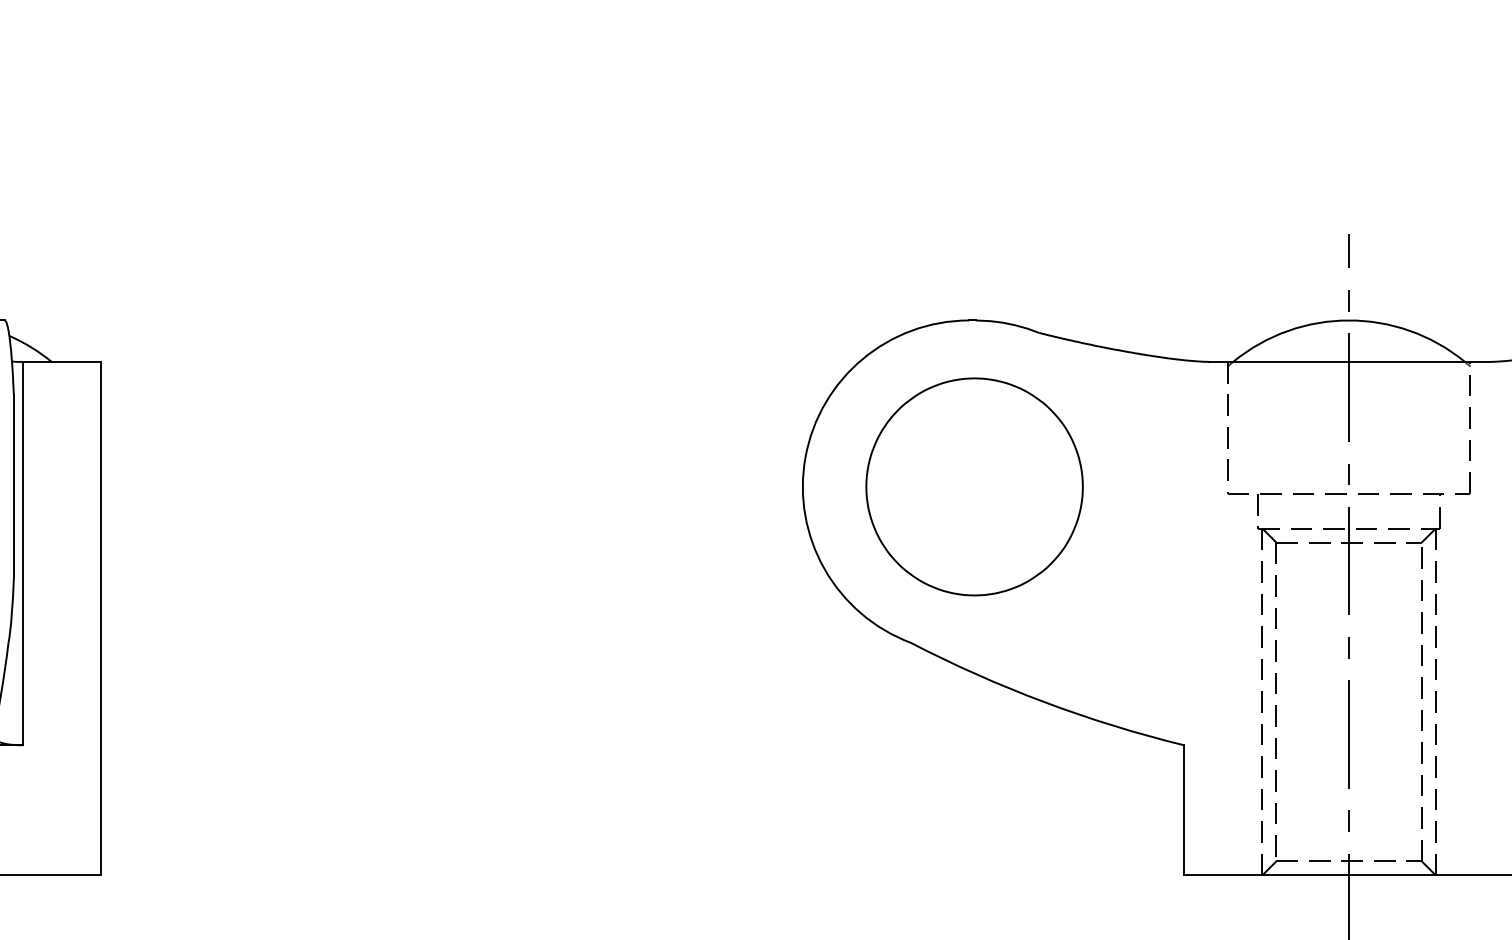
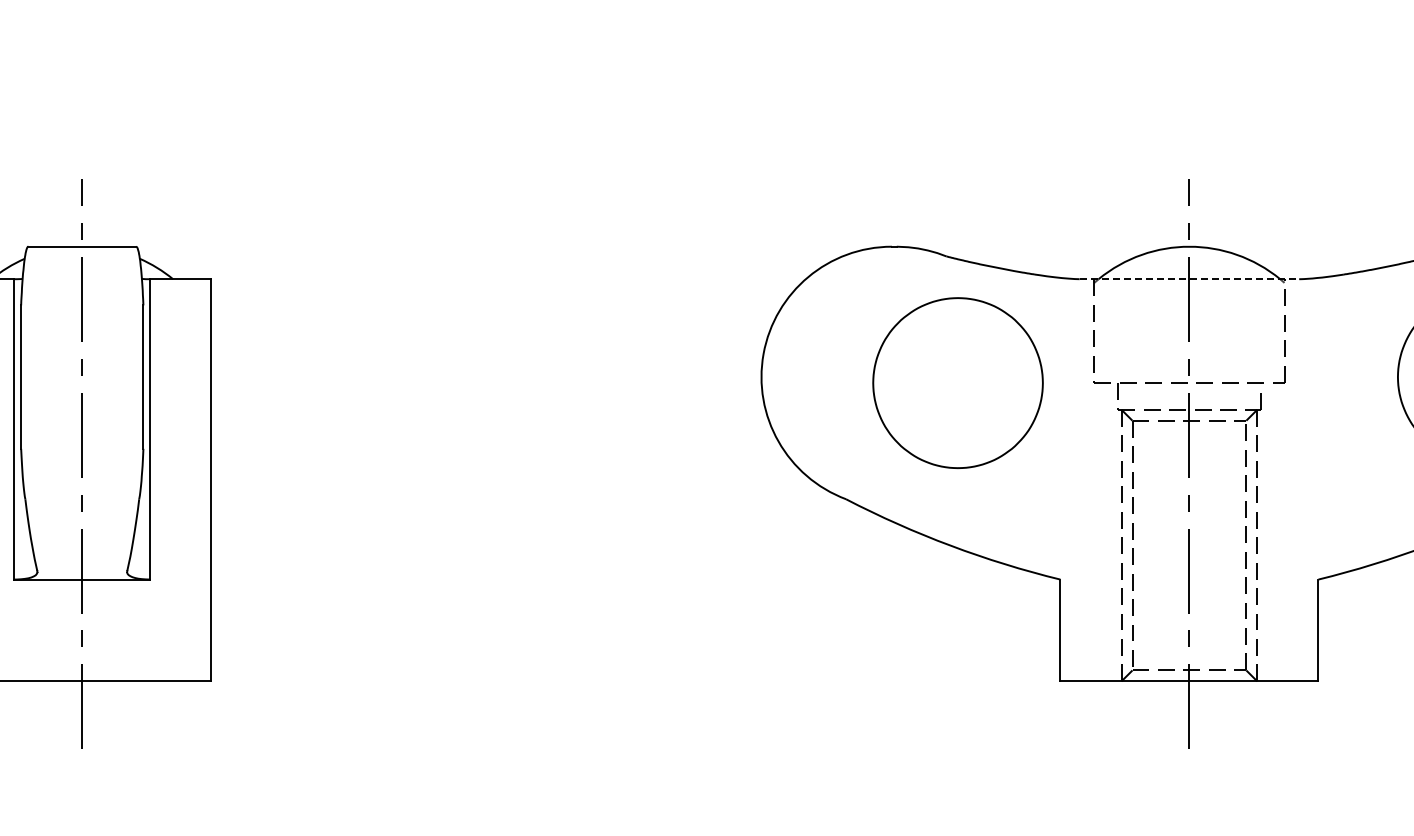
line: (1349, 362) -> (1189, 279), solid -> dashed
part: (973, 486) -> (957, 382), moved

